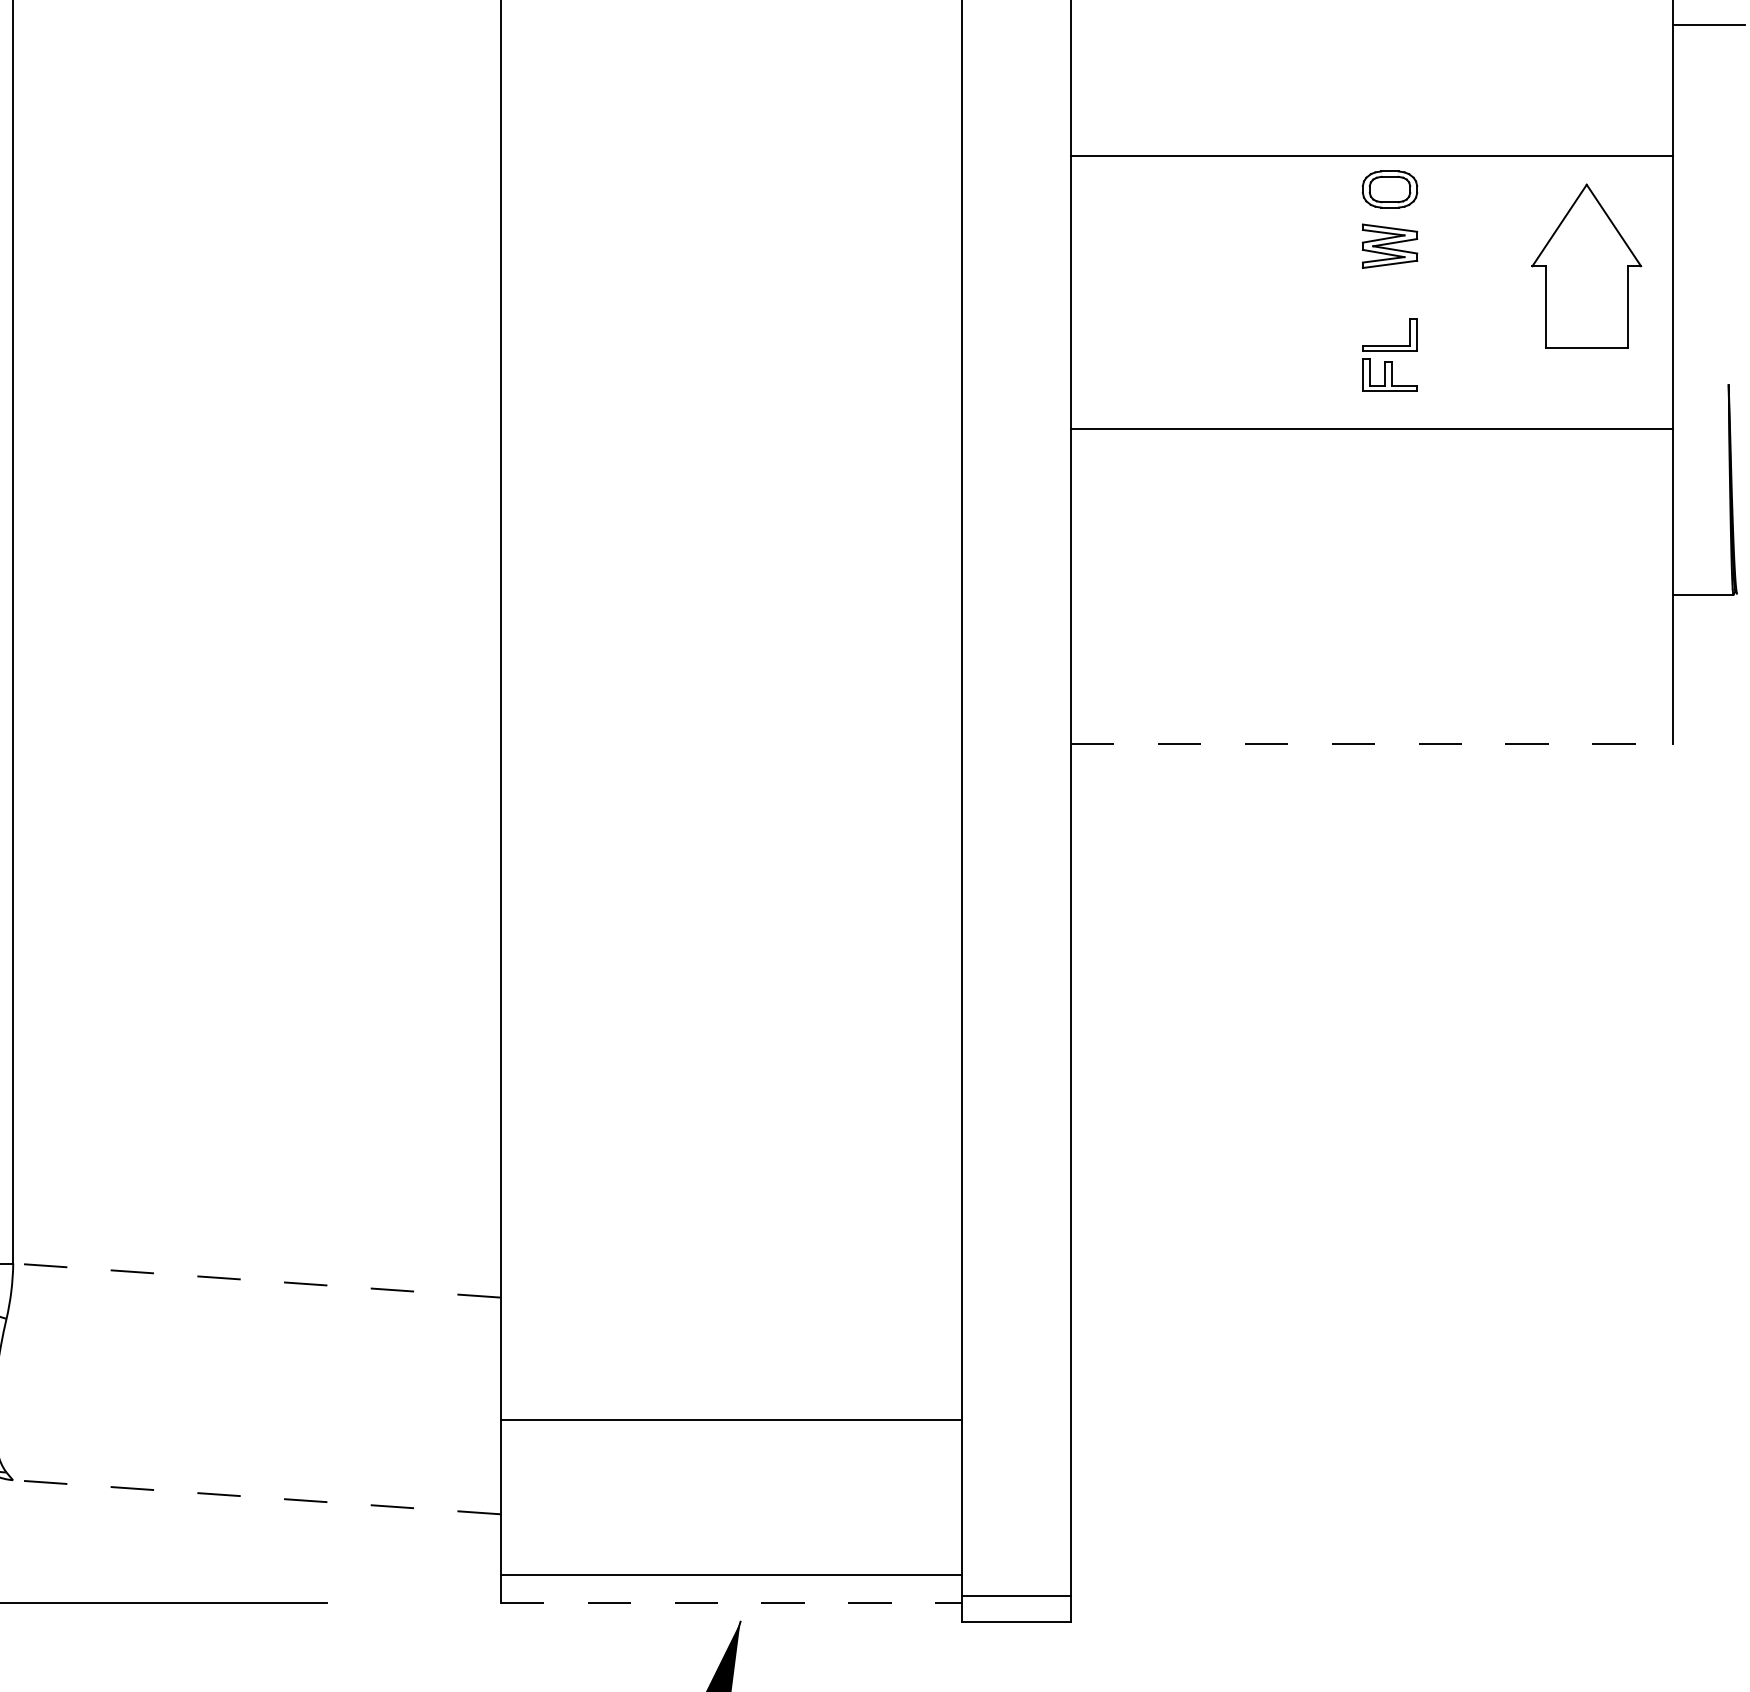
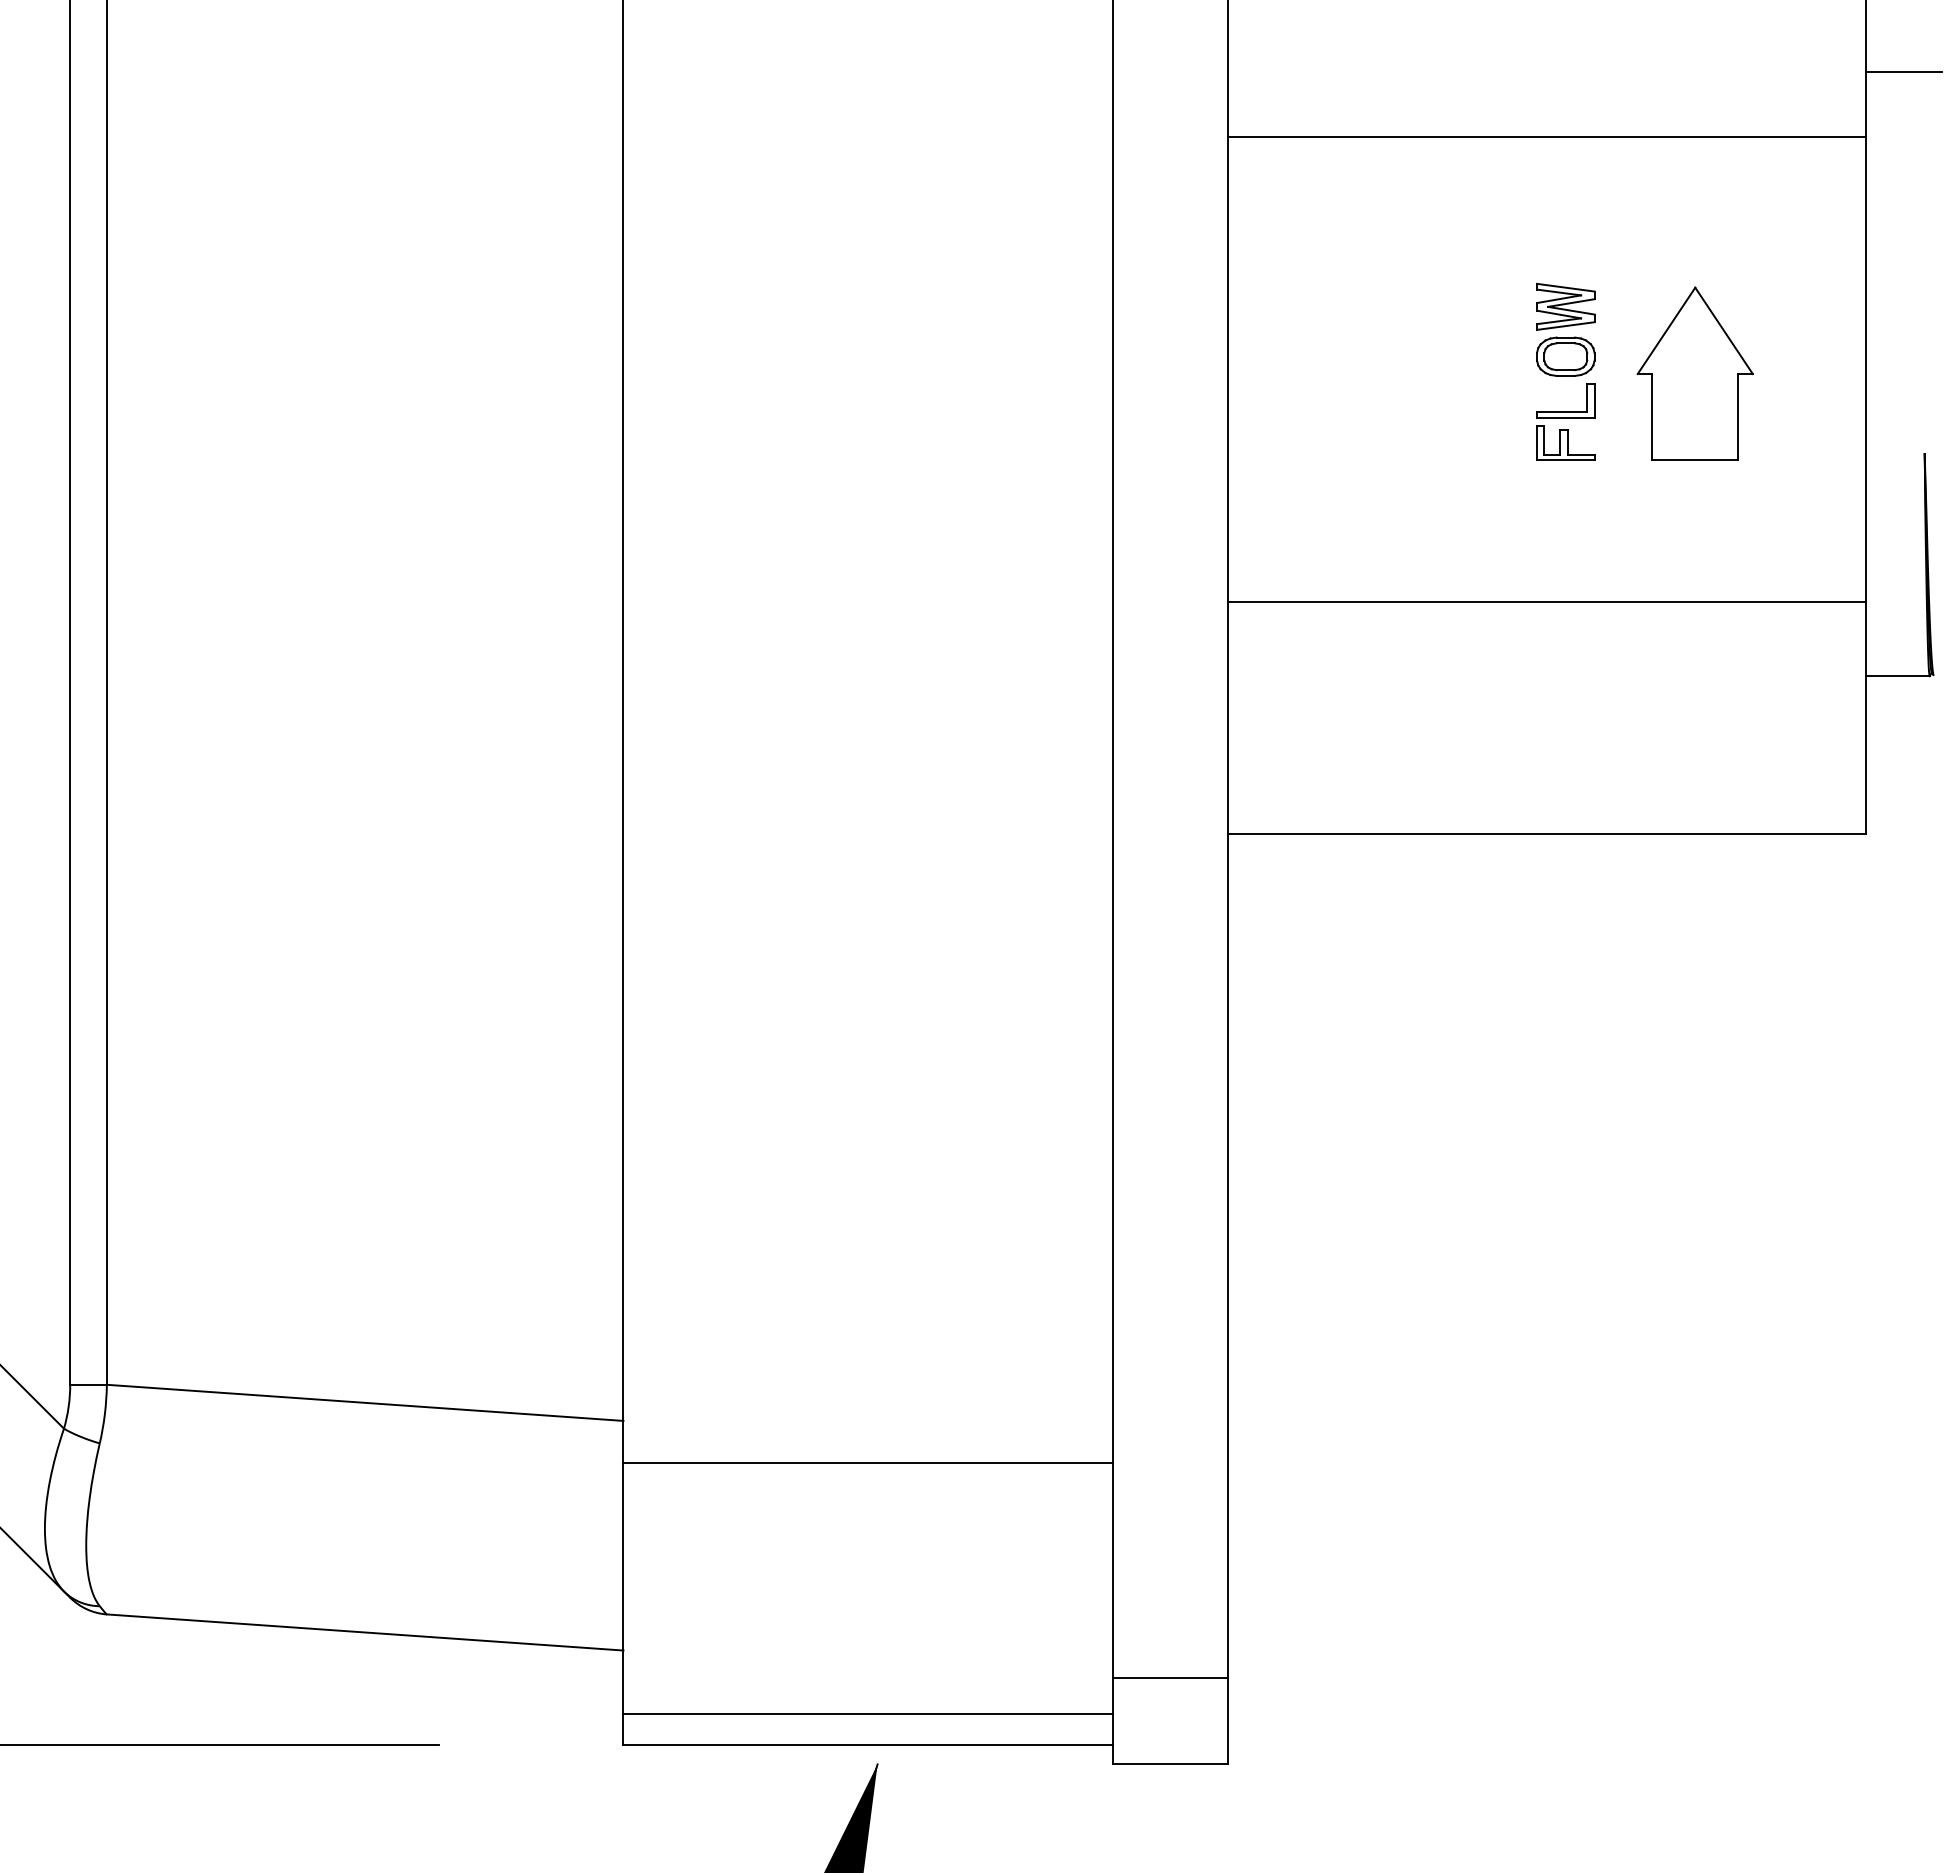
line: (1371, 156) -> (1546, 136), moved
part: (1389, 189) -> (1565, 356), moved
part: (1586, 265) -> (1694, 373), moved
line: (1371, 428) -> (1546, 601), moved
line: (1372, 744) -> (1547, 834), dashed -> solid
line: (257, 1280) -> (365, 1402), dashed -> solid
line: (731, 1419) -> (867, 1463), moved
line: (257, 1497) -> (365, 1632), dashed -> solid
line: (1016, 1596) -> (1169, 1678), moved
line: (731, 1602) -> (868, 1744), dashed -> solid

